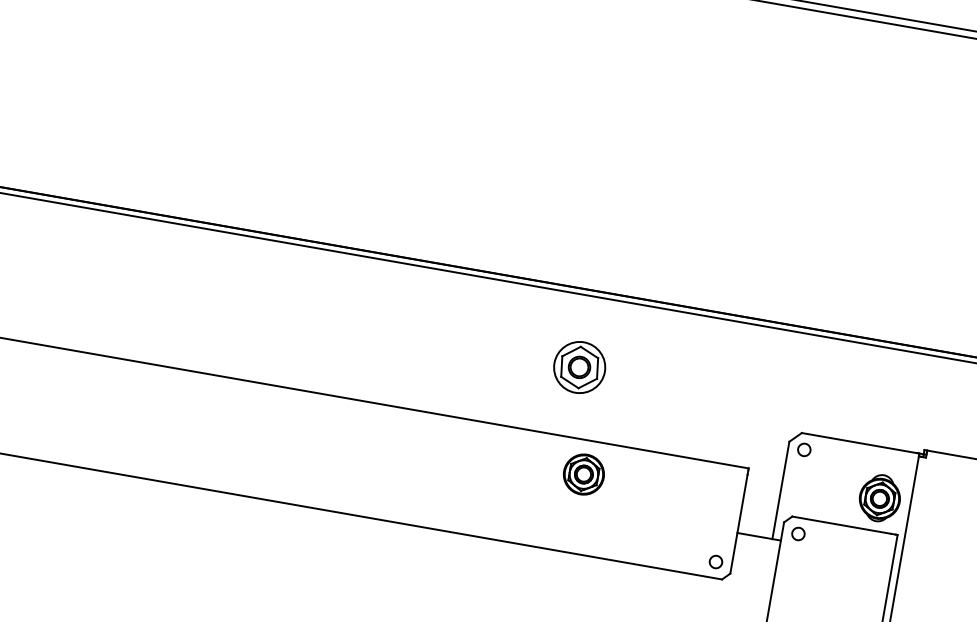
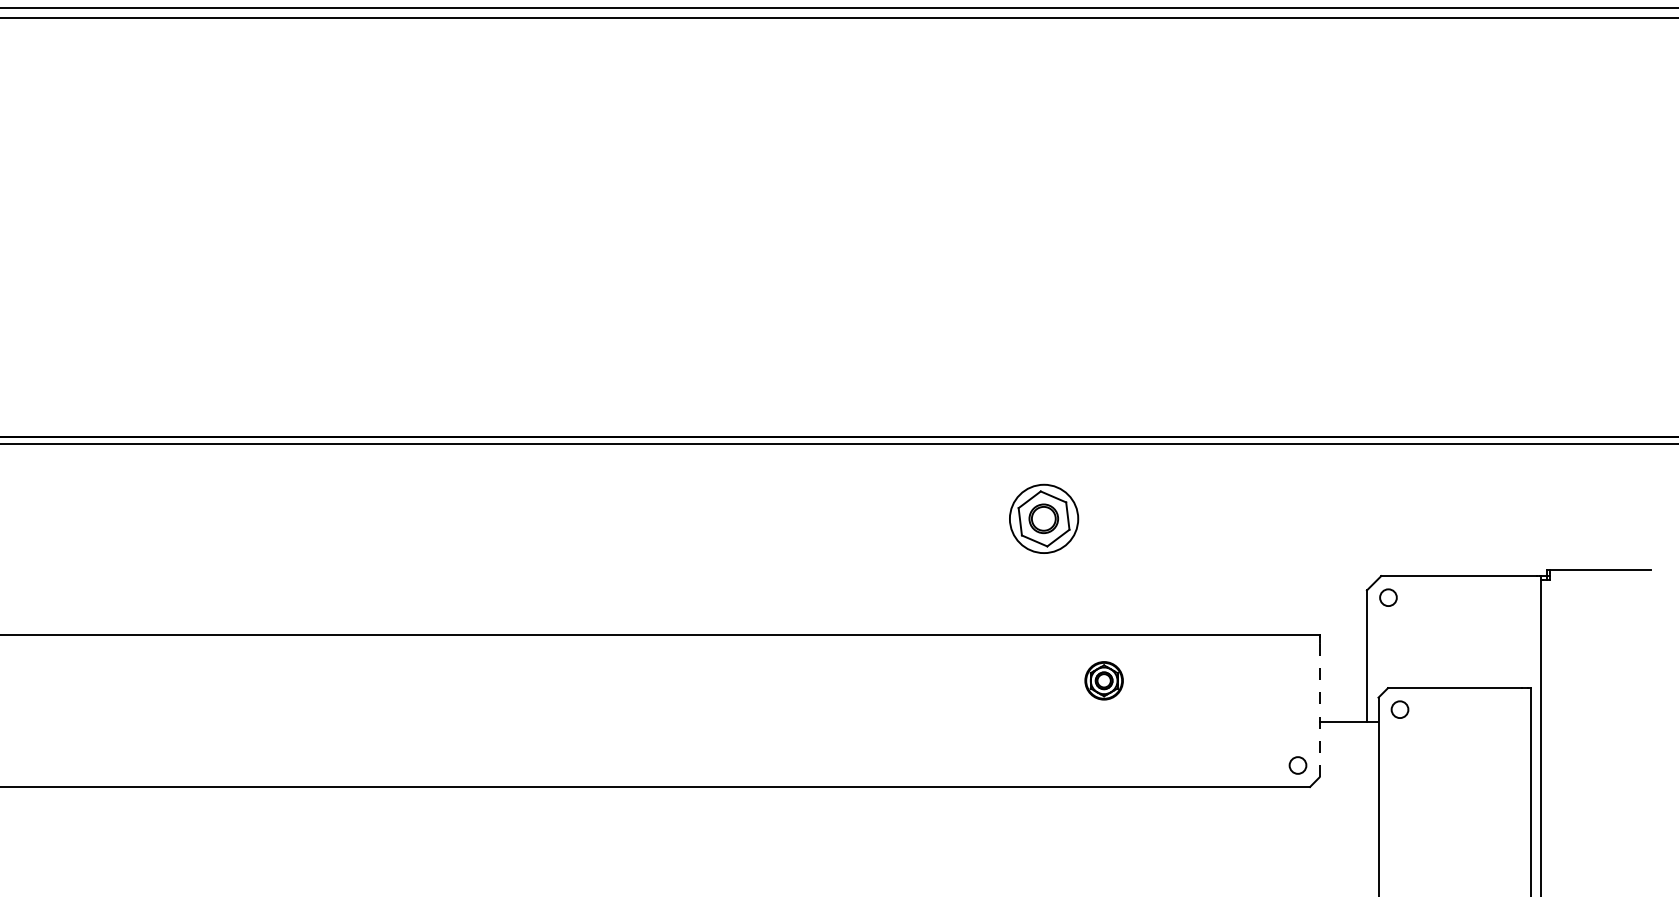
part: (580, 367) -> (1044, 518), moved
part: (583, 474) -> (1103, 680), size x0.7
part: (879, 497) -> (1498, 643), removed
line: (738, 524) -> (1319, 710), solid -> dashed

